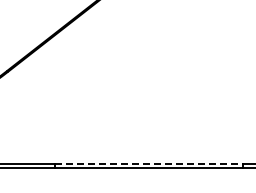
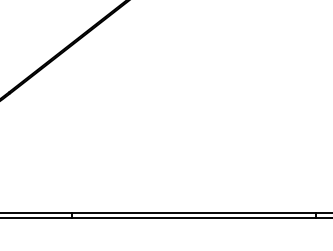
line: (148, 163) -> (193, 212), dashed -> solid

